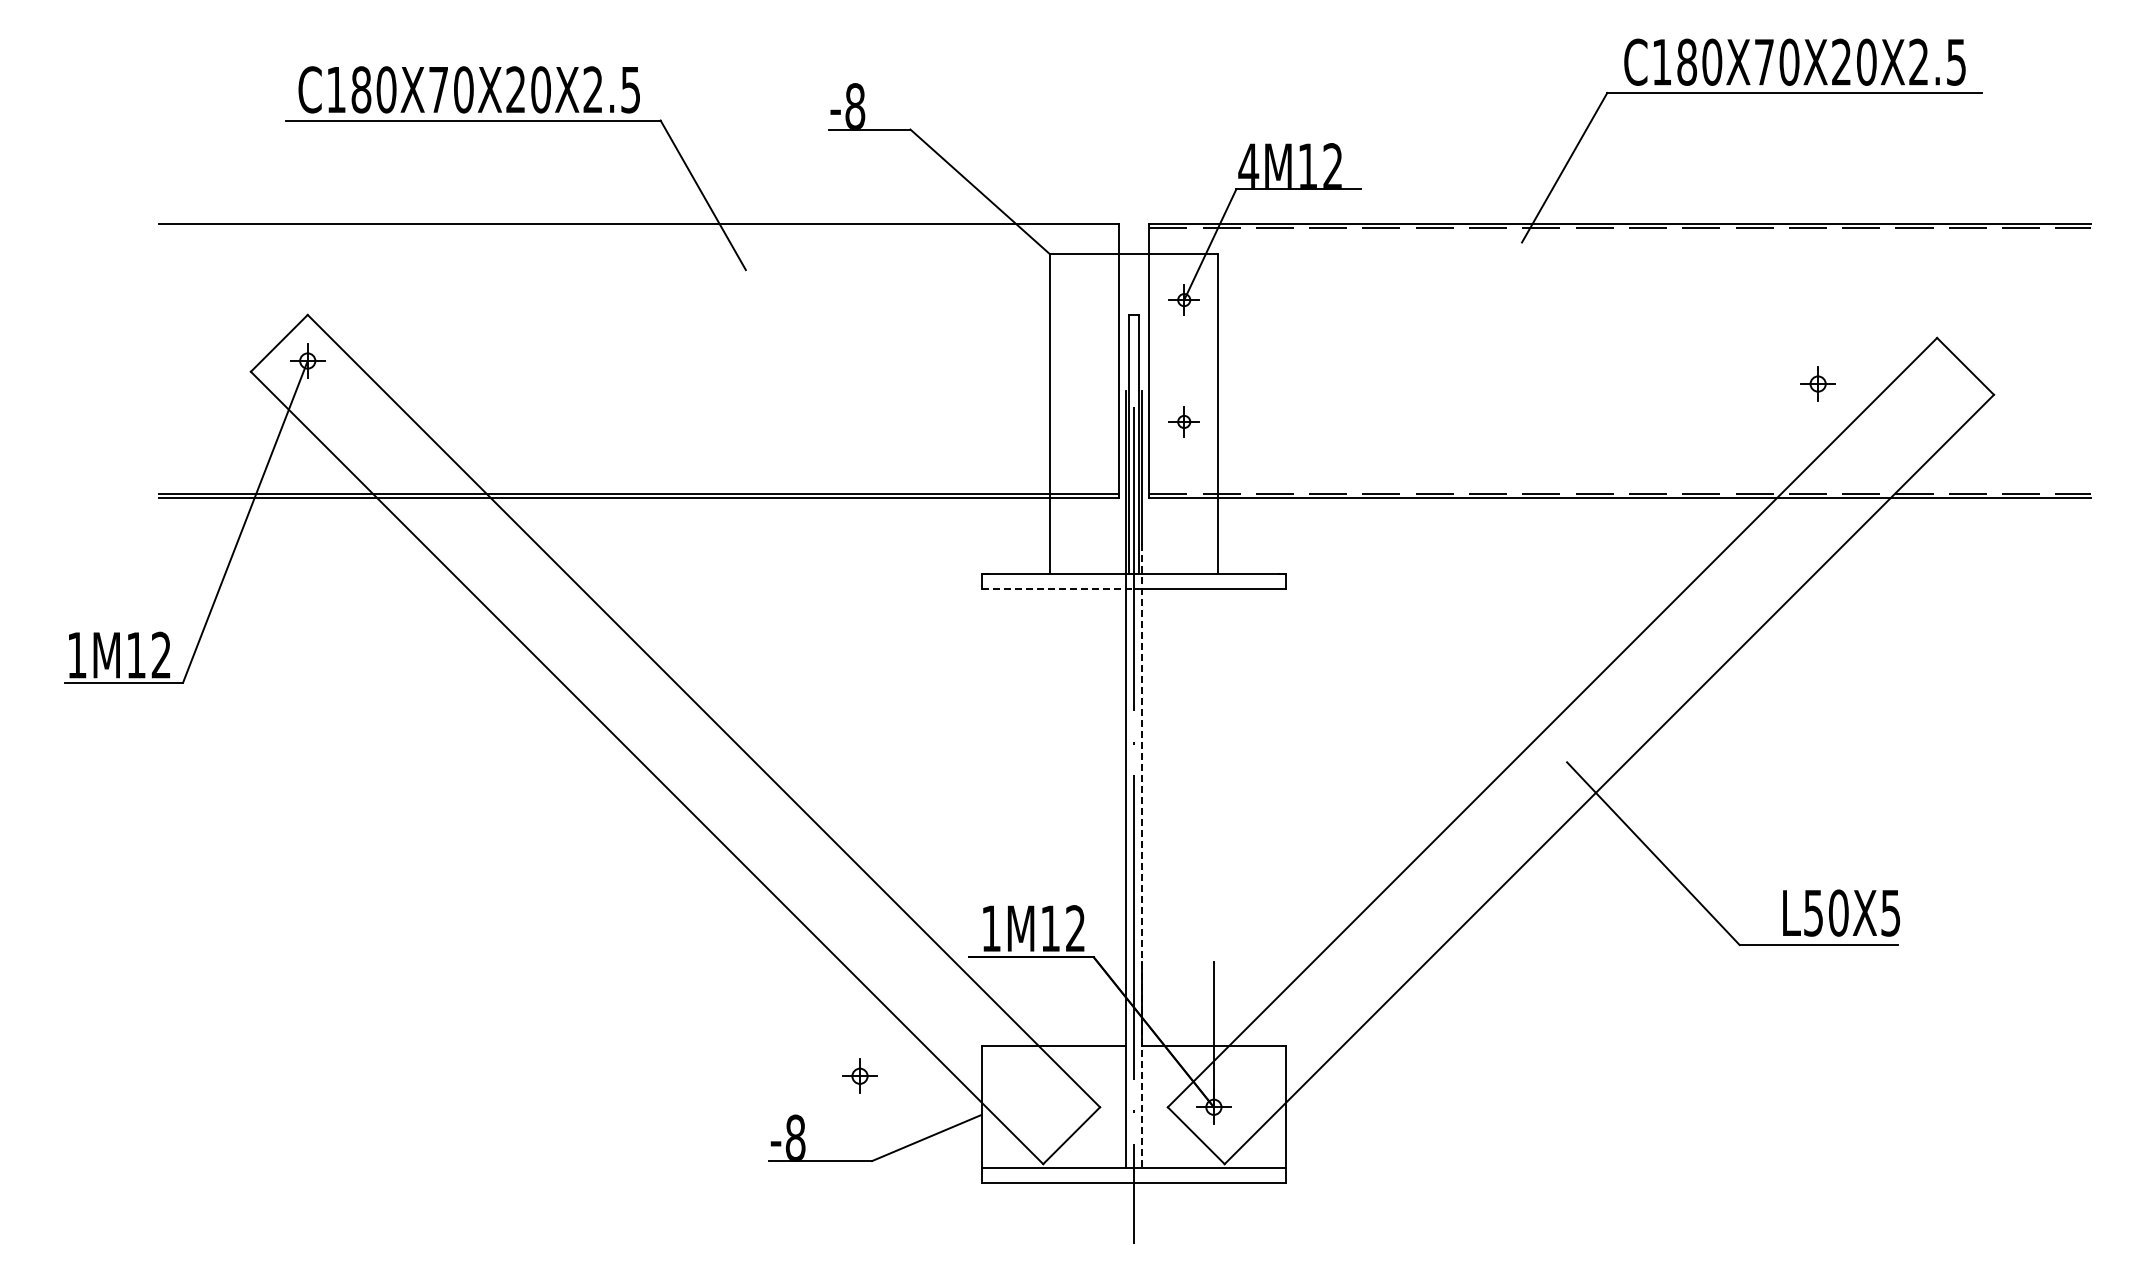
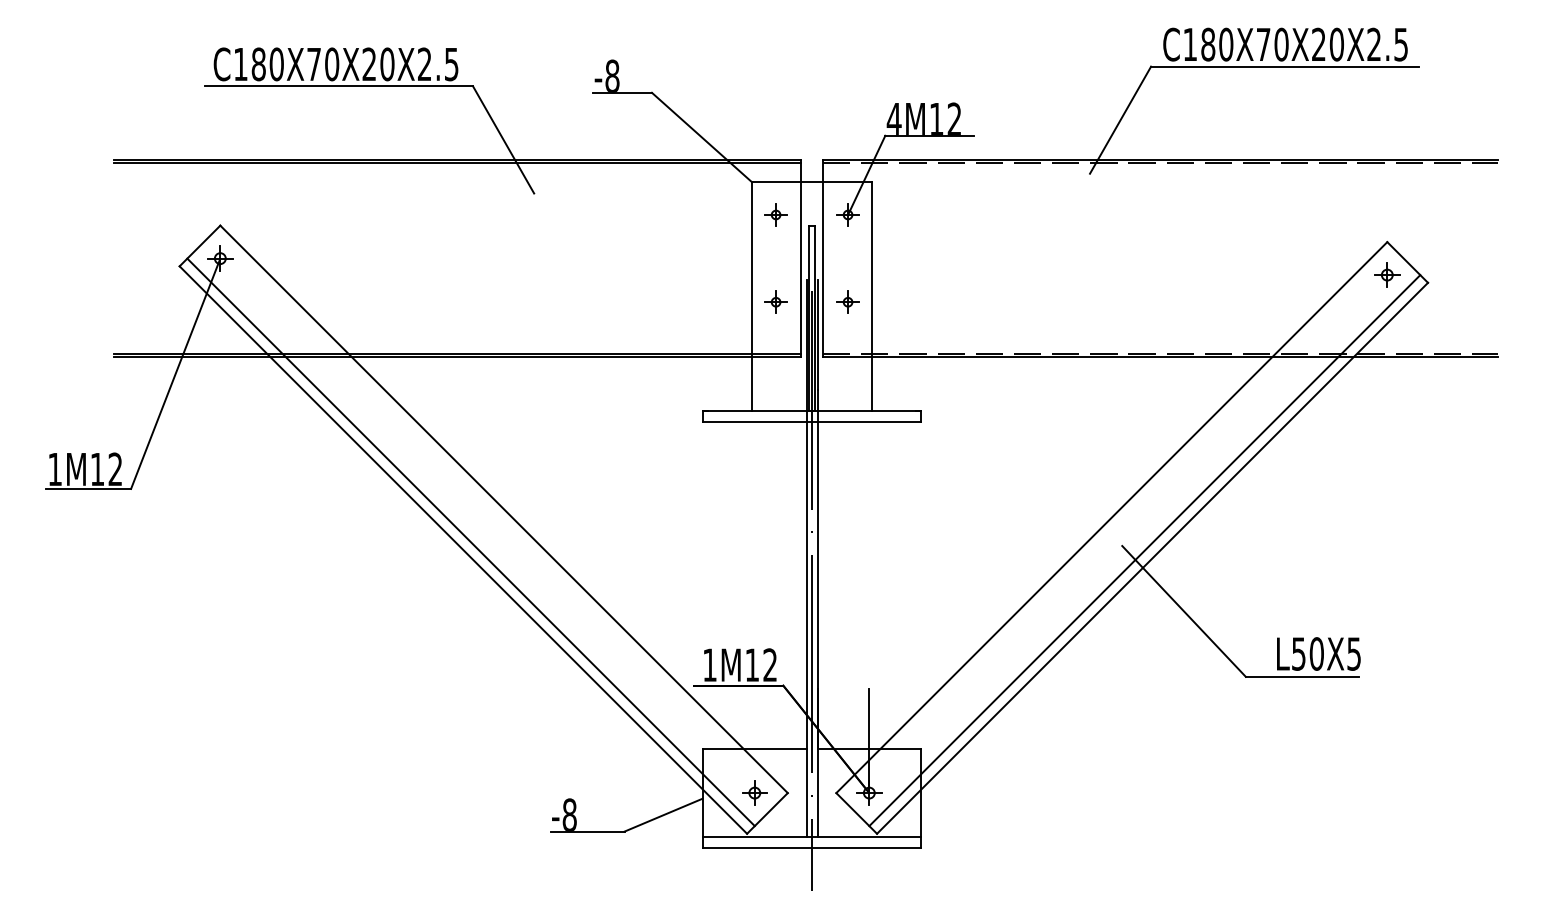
line: (638, 227) -> (457, 162), added
part: (1083, 299) -> (775, 214), added
part: (1817, 383) -> (1386, 274), moved
part: (1083, 421) -> (775, 301), added
line: (1058, 589) -> (758, 422), dashed -> solid
line: (657, 757) -> (470, 542), added
line: (1598, 768) -> (1144, 550), added
line: (1141, 856) -> (817, 613), dashed -> solid
part: (859, 1075) -> (754, 792), moved

